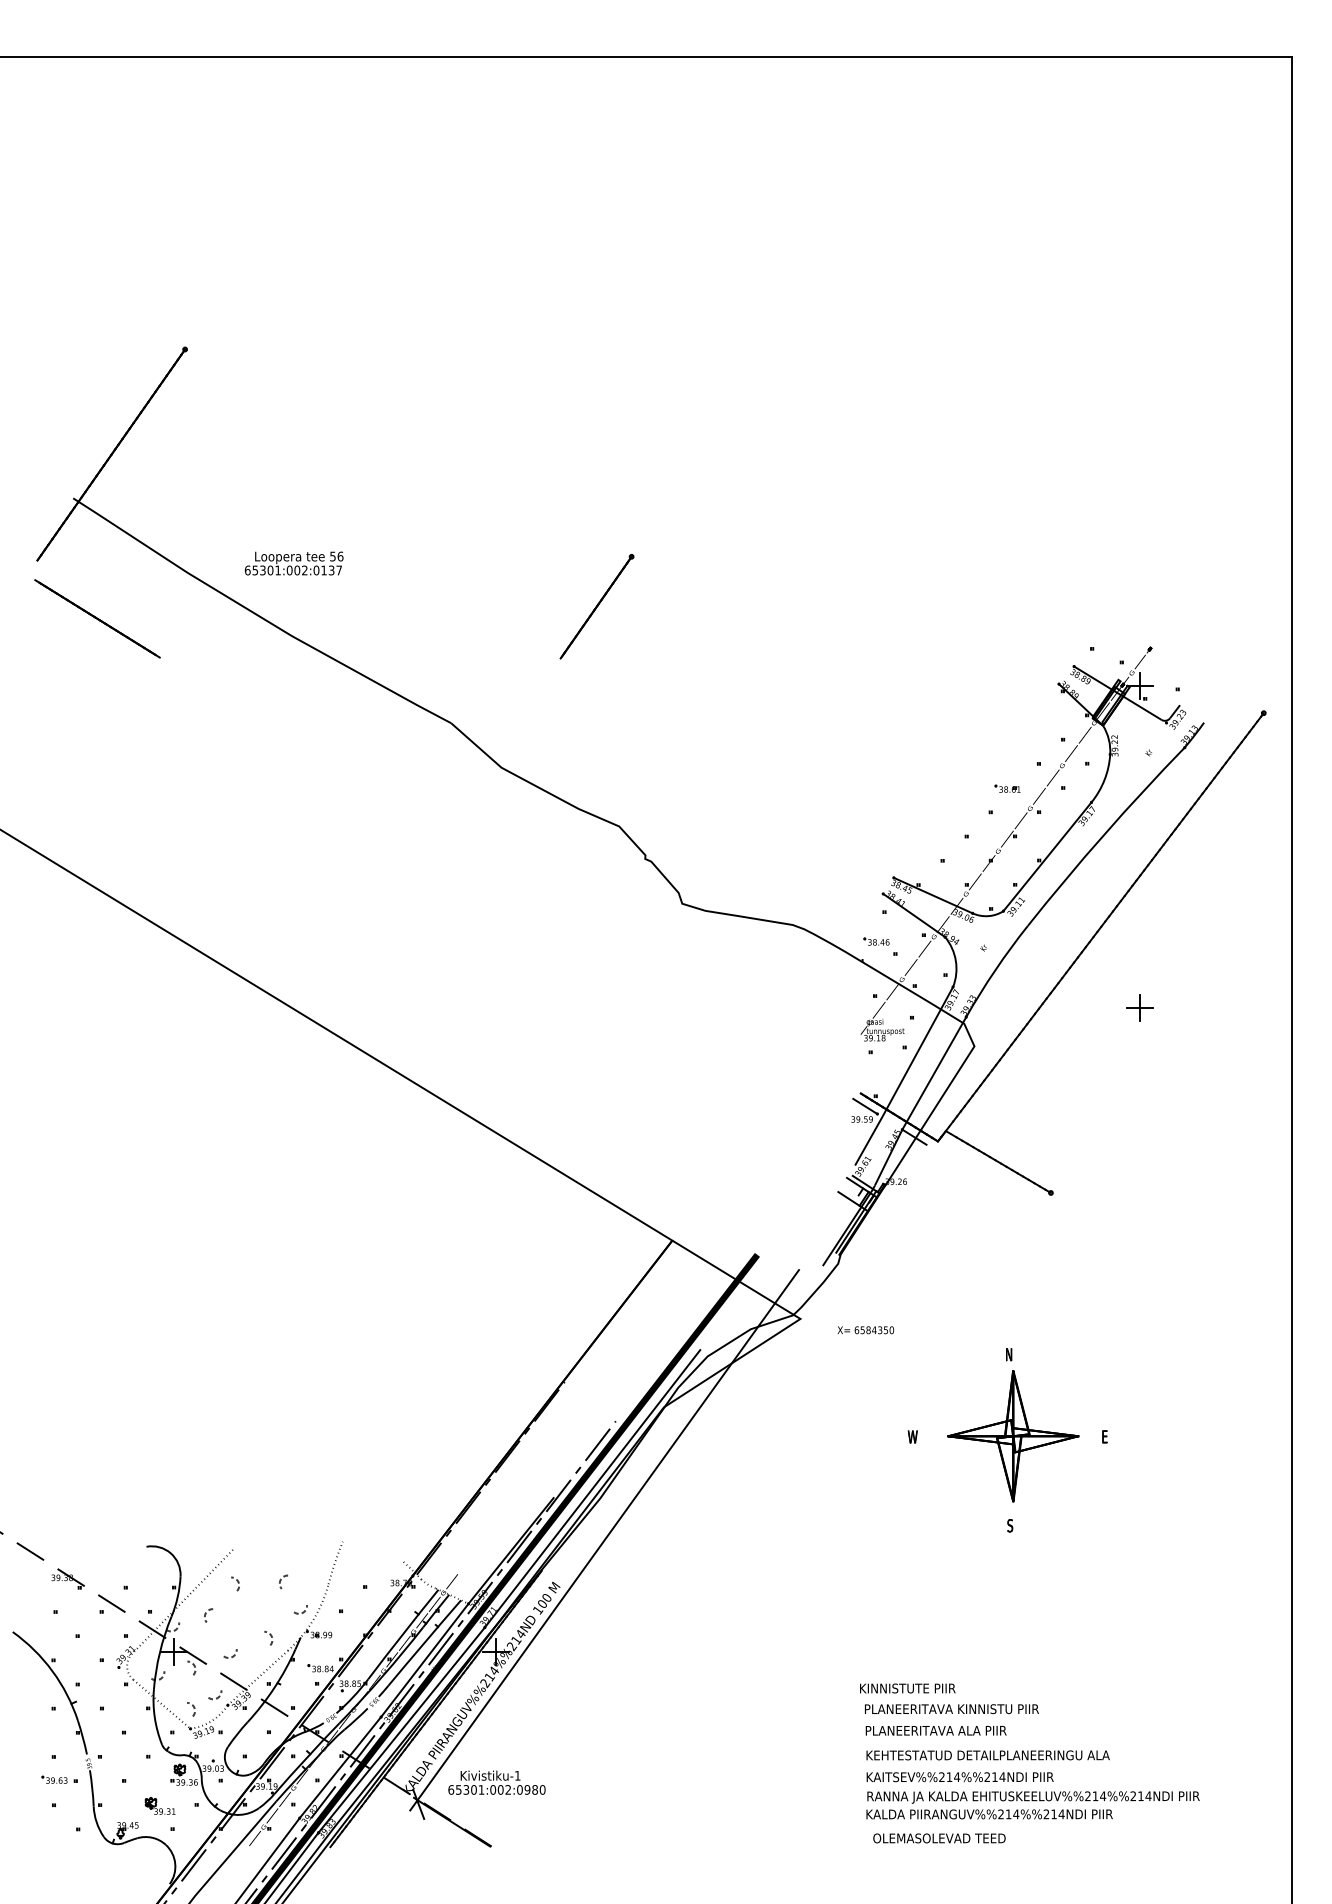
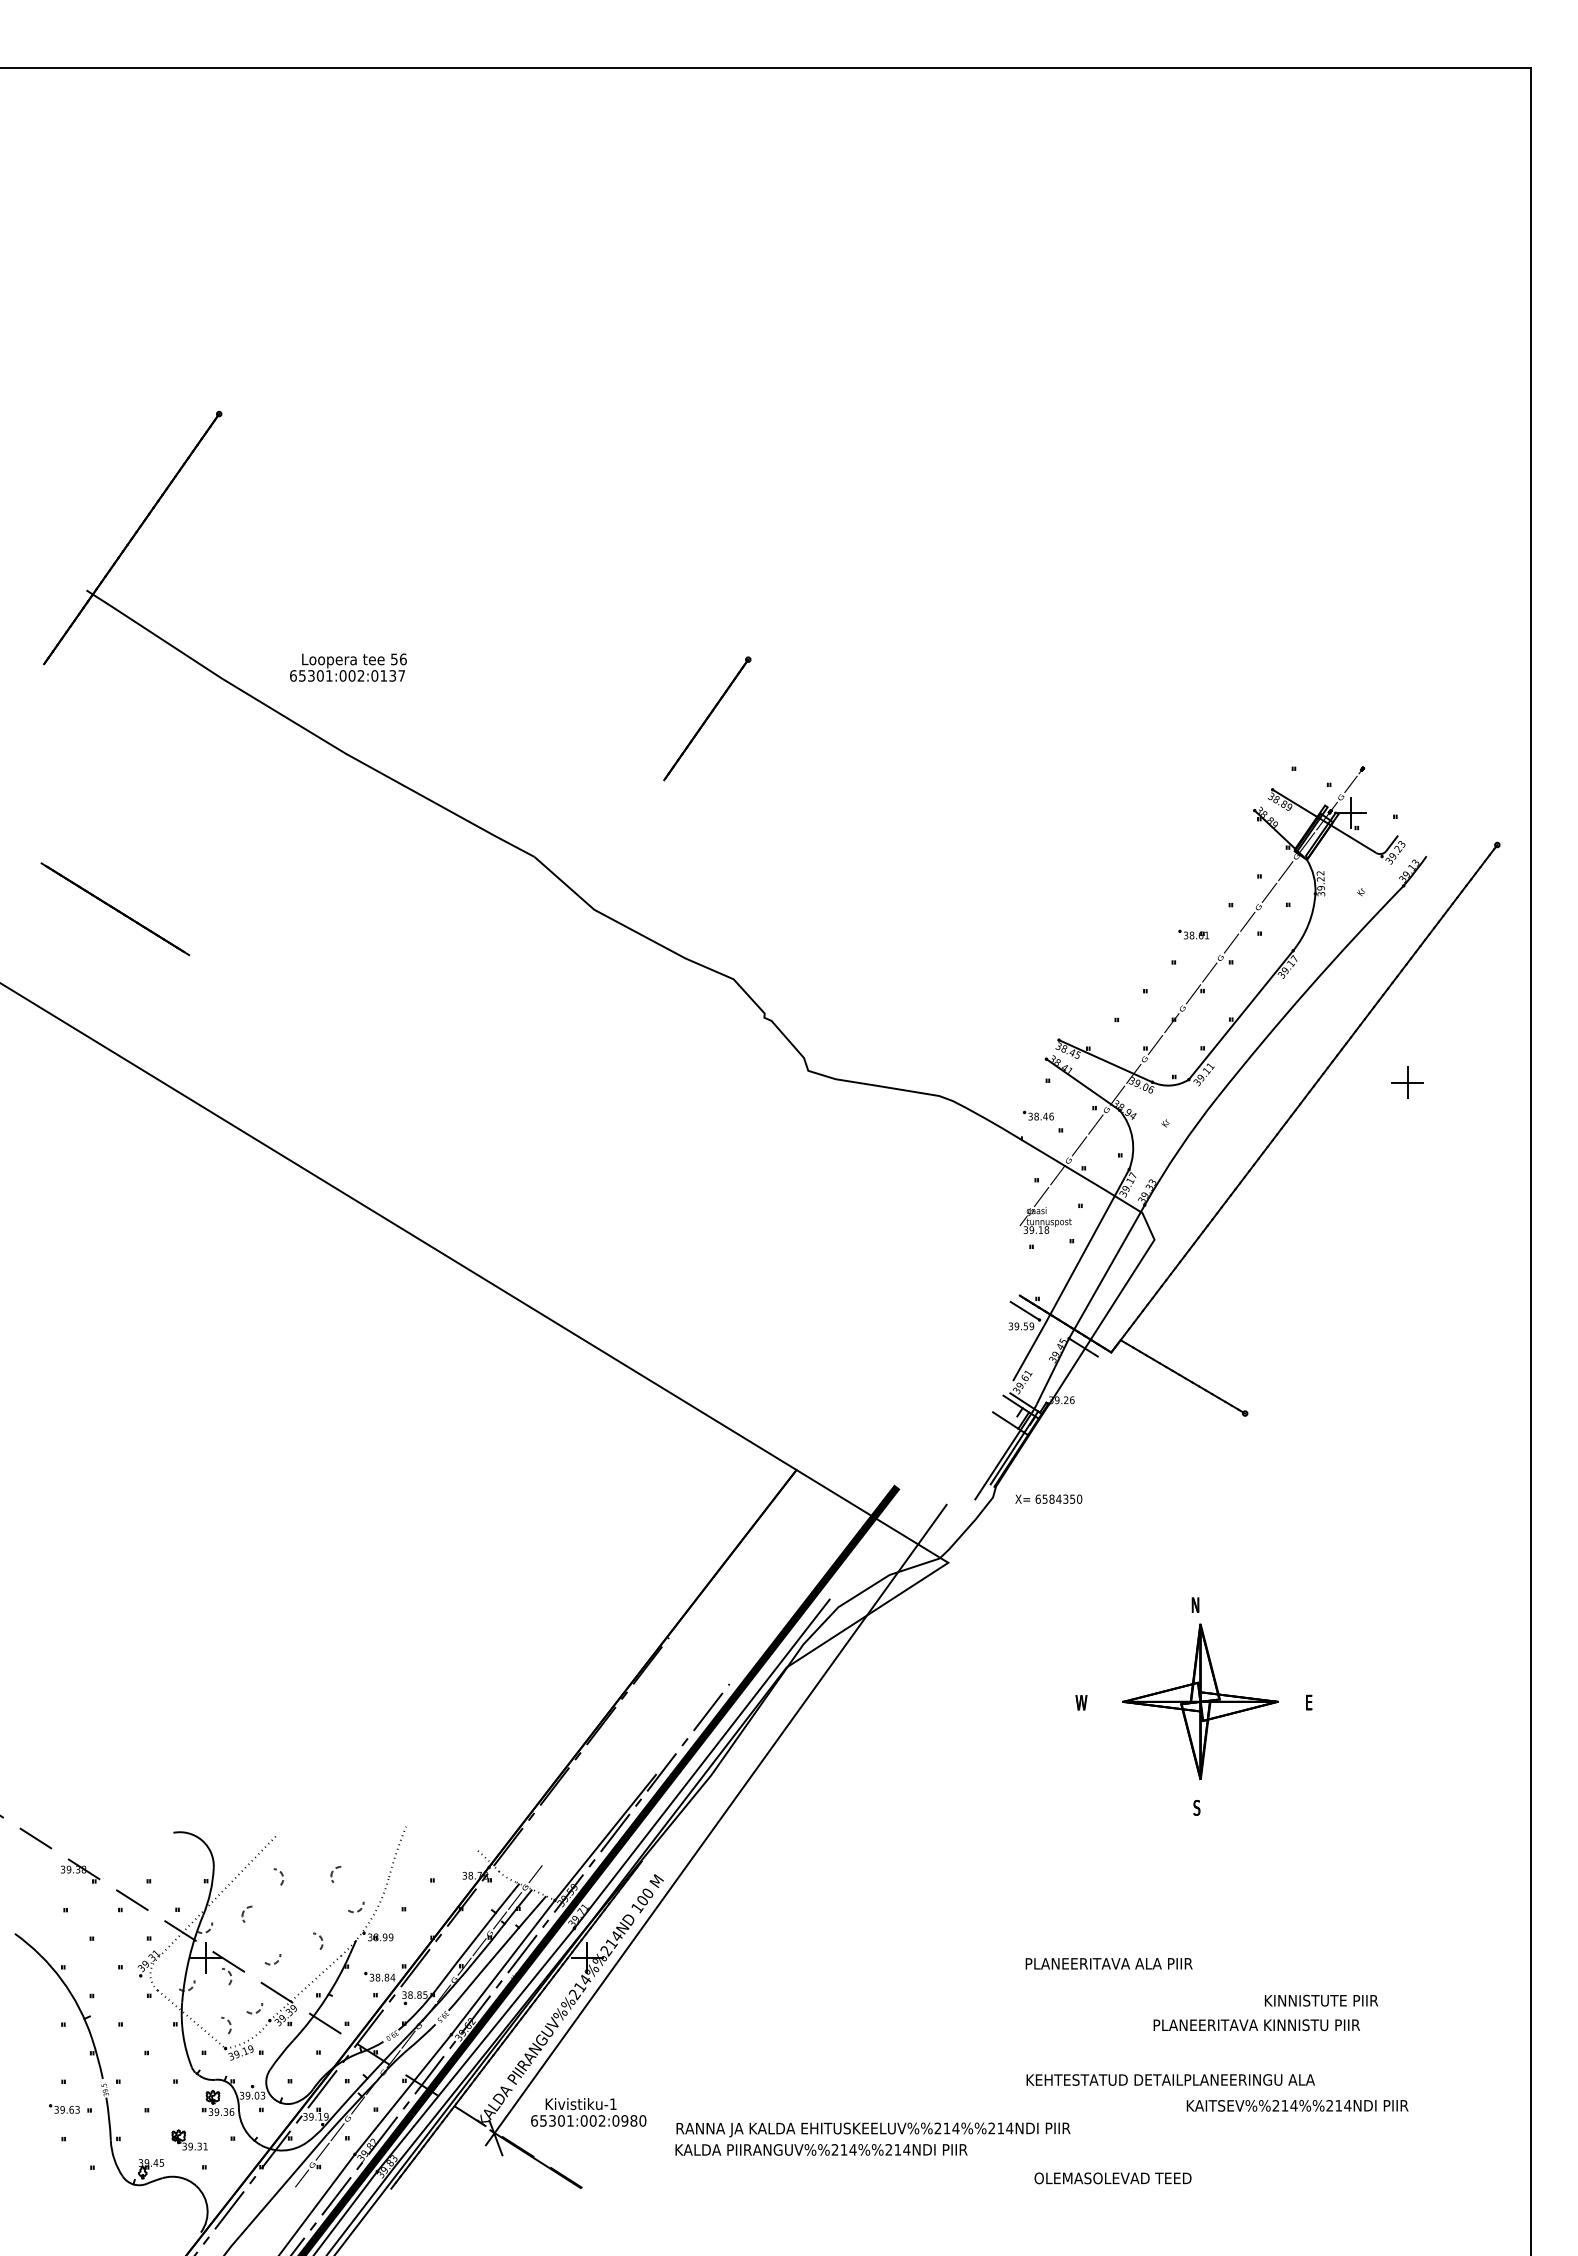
line: (97, 619) -> (115, 909), moved
part: (1139, 1008) -> (1407, 1082), moved
text: (865, 1329) -> (1048, 1498), moved
text: (907, 1688) -> (1321, 2000), moved
text: (951, 1709) -> (1256, 2025), moved
text: (935, 1730) -> (1108, 1963), moved
text: (960, 1776) -> (1297, 2105), moved
text: (1032, 1804) -> (872, 2138), moved

